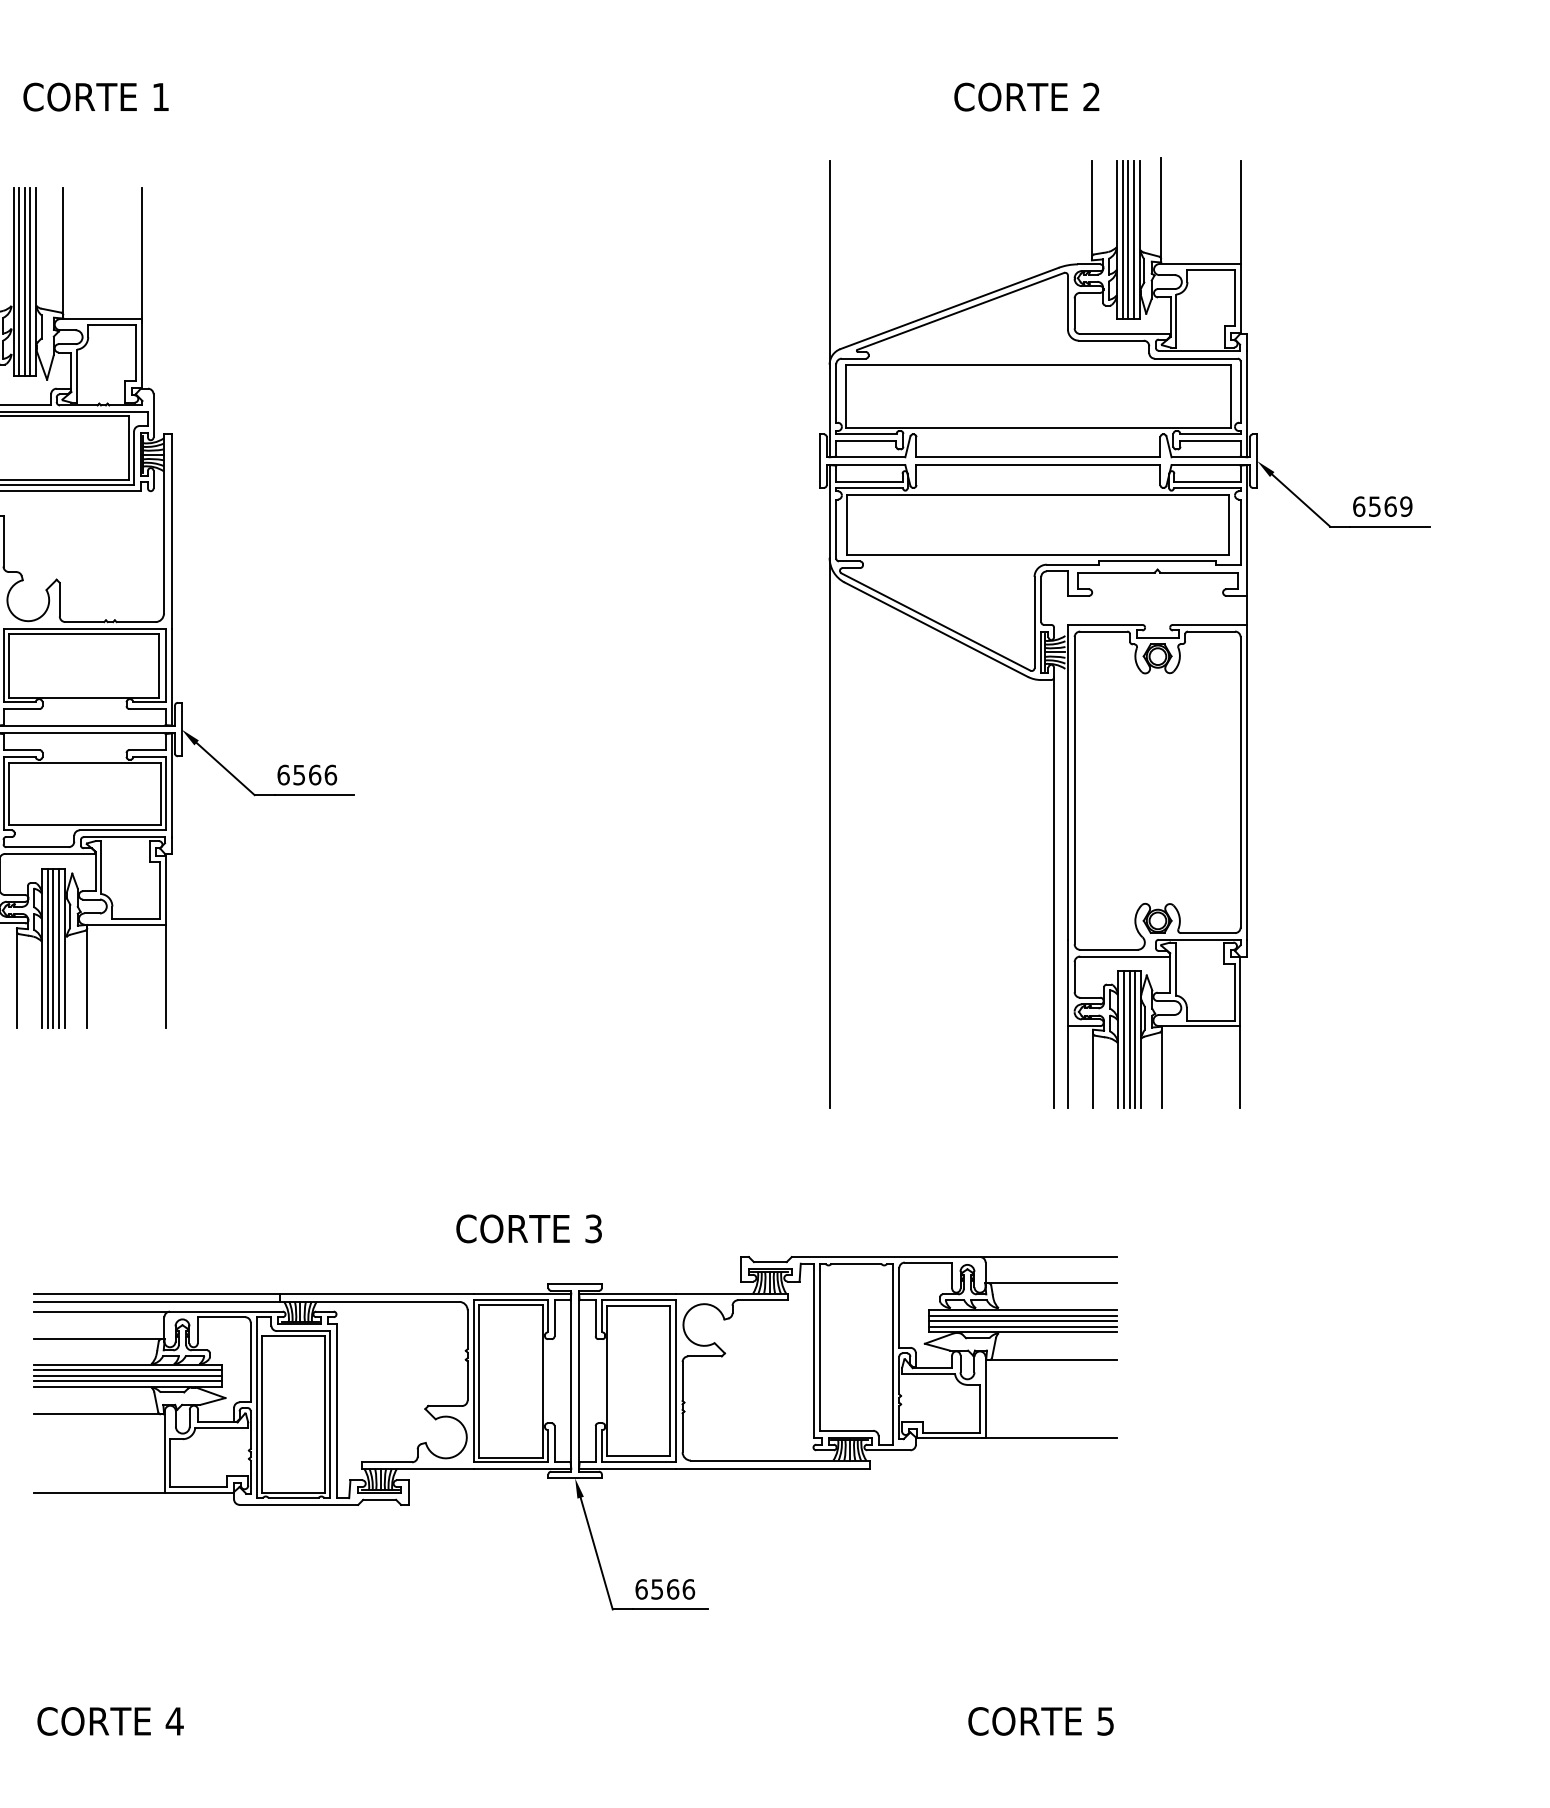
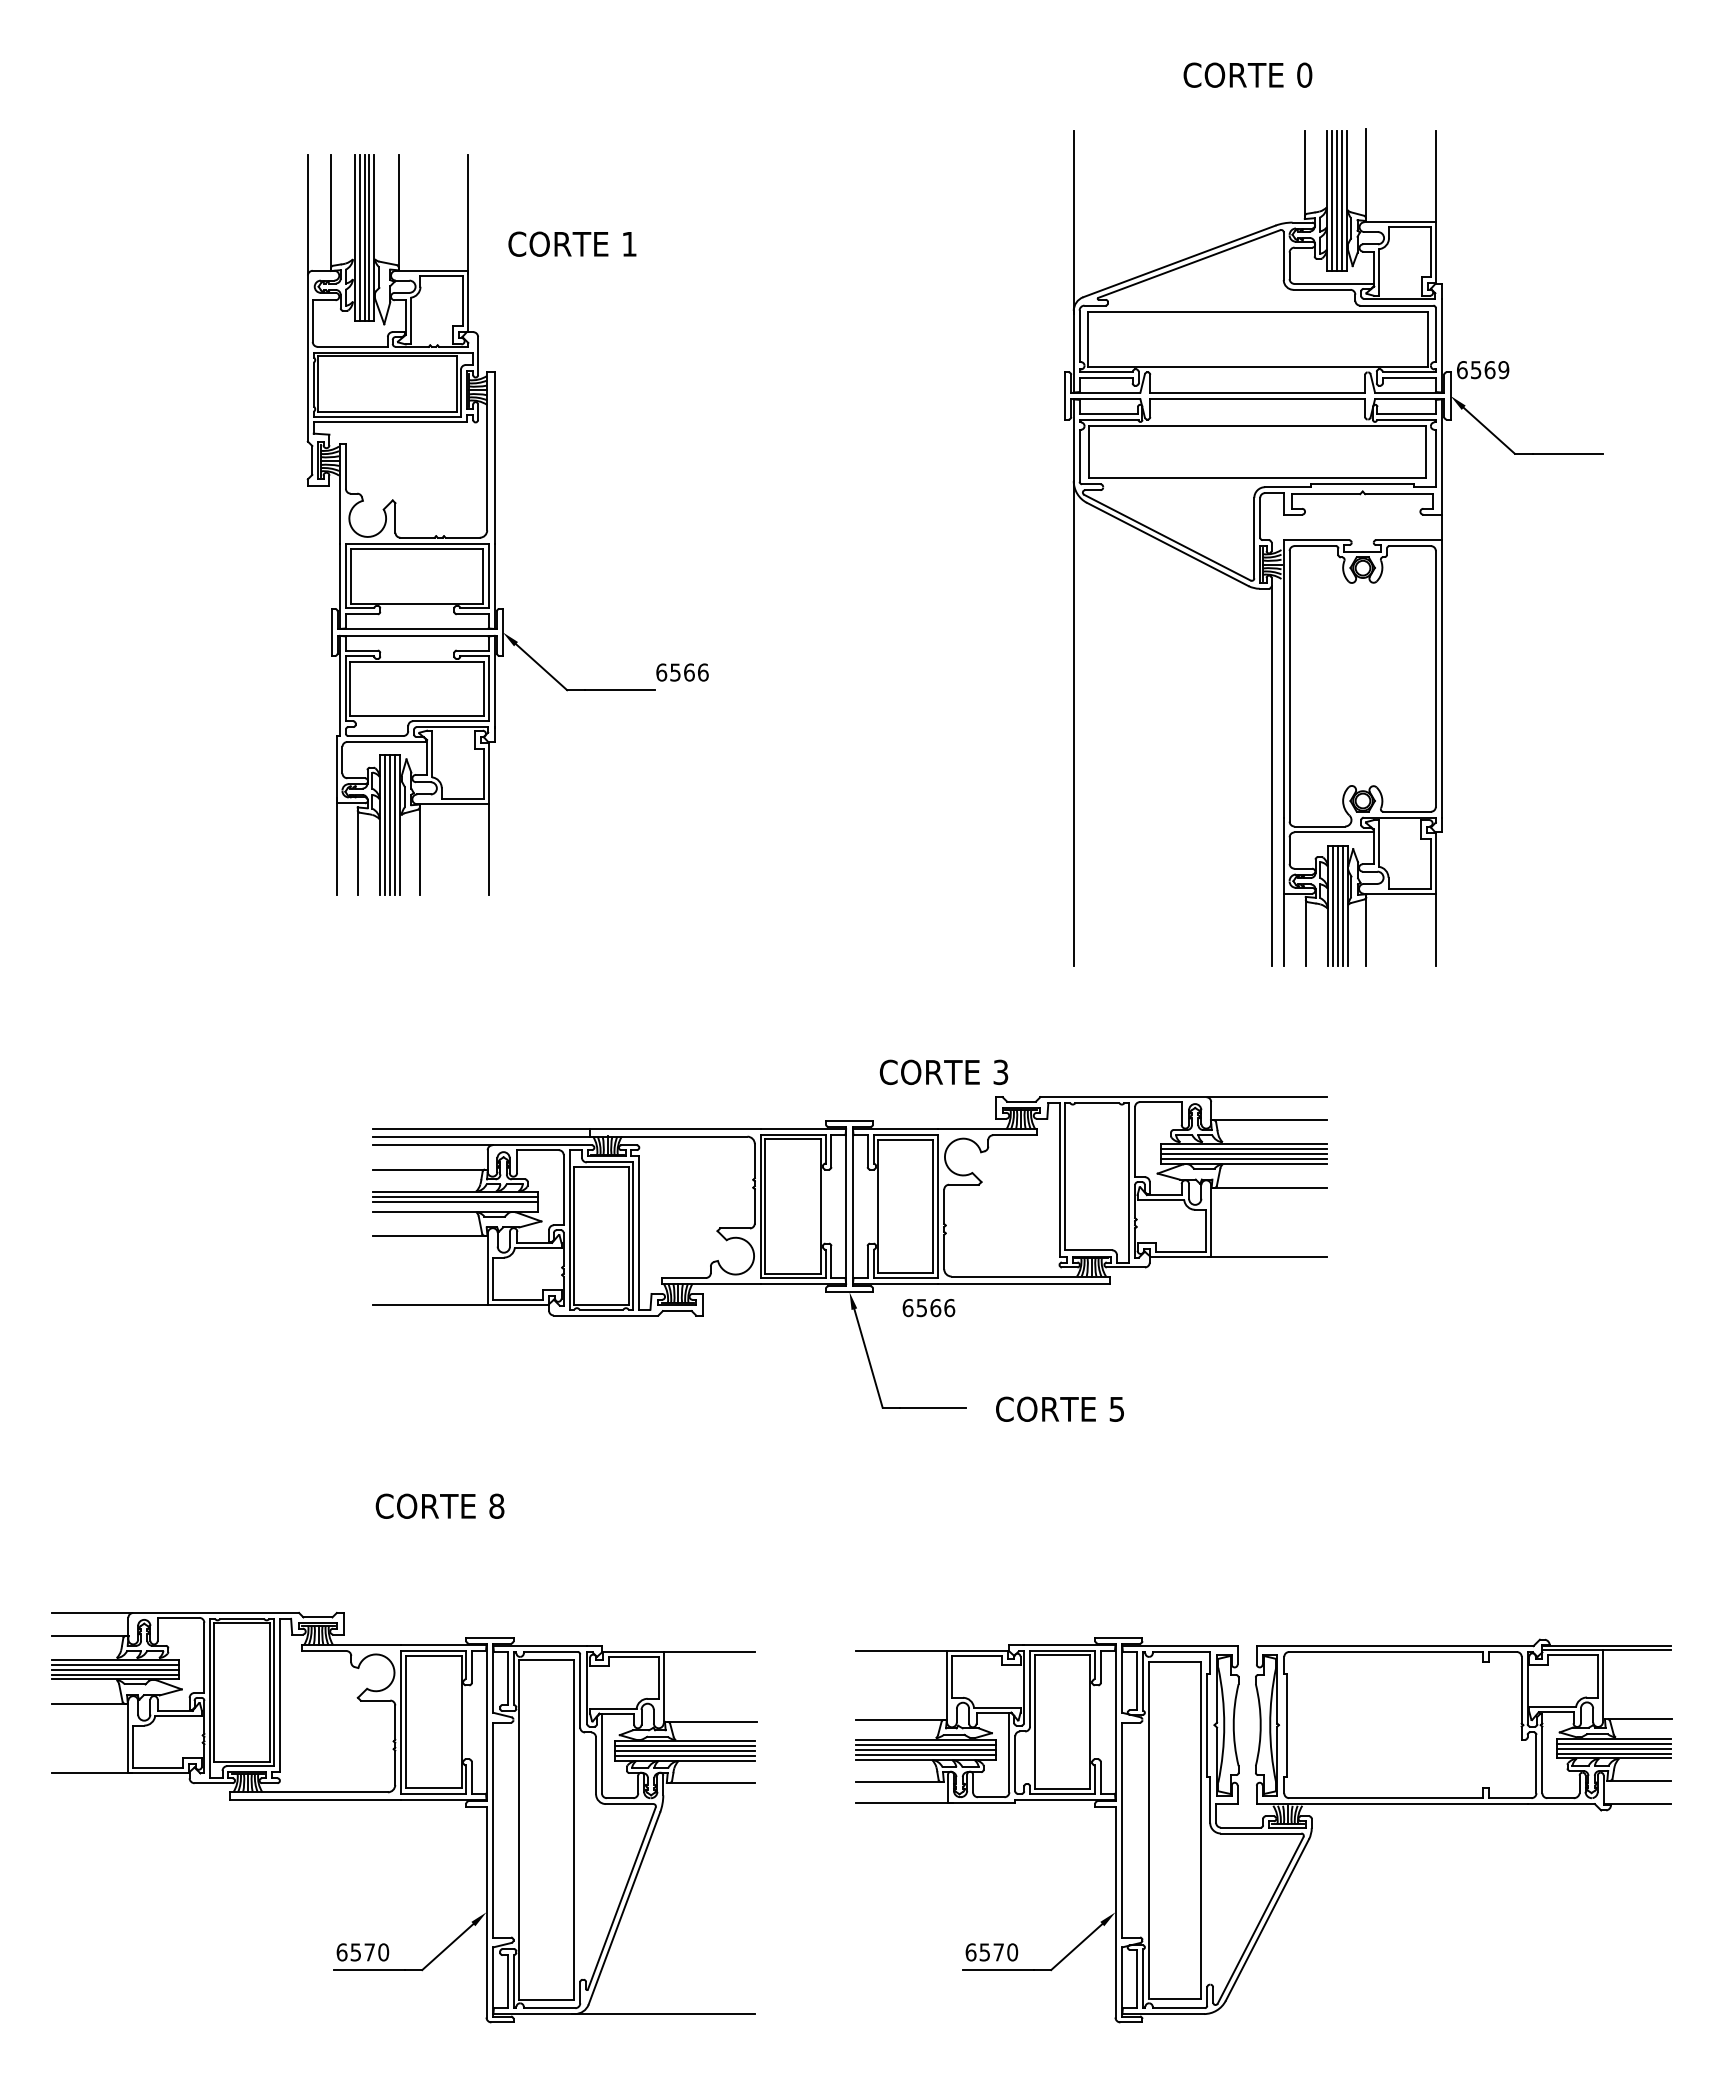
text: (96, 96) -> (572, 243), moved
text: (1091, 96) -> (1304, 74), 2 -> 0
text: (1383, 507) -> (1483, 370), moved
text: (307, 775) -> (682, 672), moved
text: (528, 1229) -> (943, 1072), moved
line: (127, 1381) -> (455, 1206), removed
text: (664, 1589) -> (928, 1308), moved
text: (174, 1720) -> (496, 1505), 4 -> 8
text: (1040, 1720) -> (1059, 1408), moved

